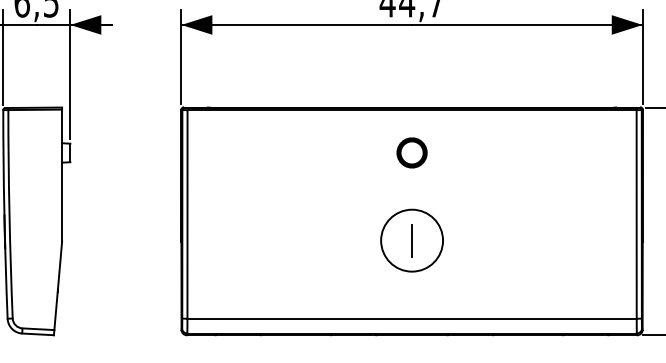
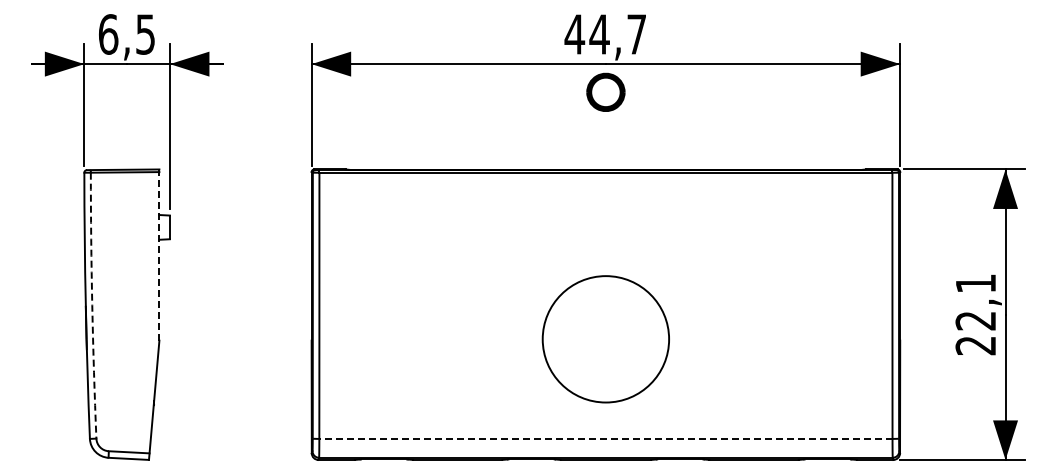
part: (411, 152) -> (605, 91), moved
line: (62, 174) -> (159, 255), solid -> dashed
arc: (9, 214) -> (92, 305), solid -> dashed
circle: (411, 240) -> (605, 338), size x1.6
line: (411, 240) -> (605, 338), removed
line: (411, 318) -> (605, 438), solid -> dashed

